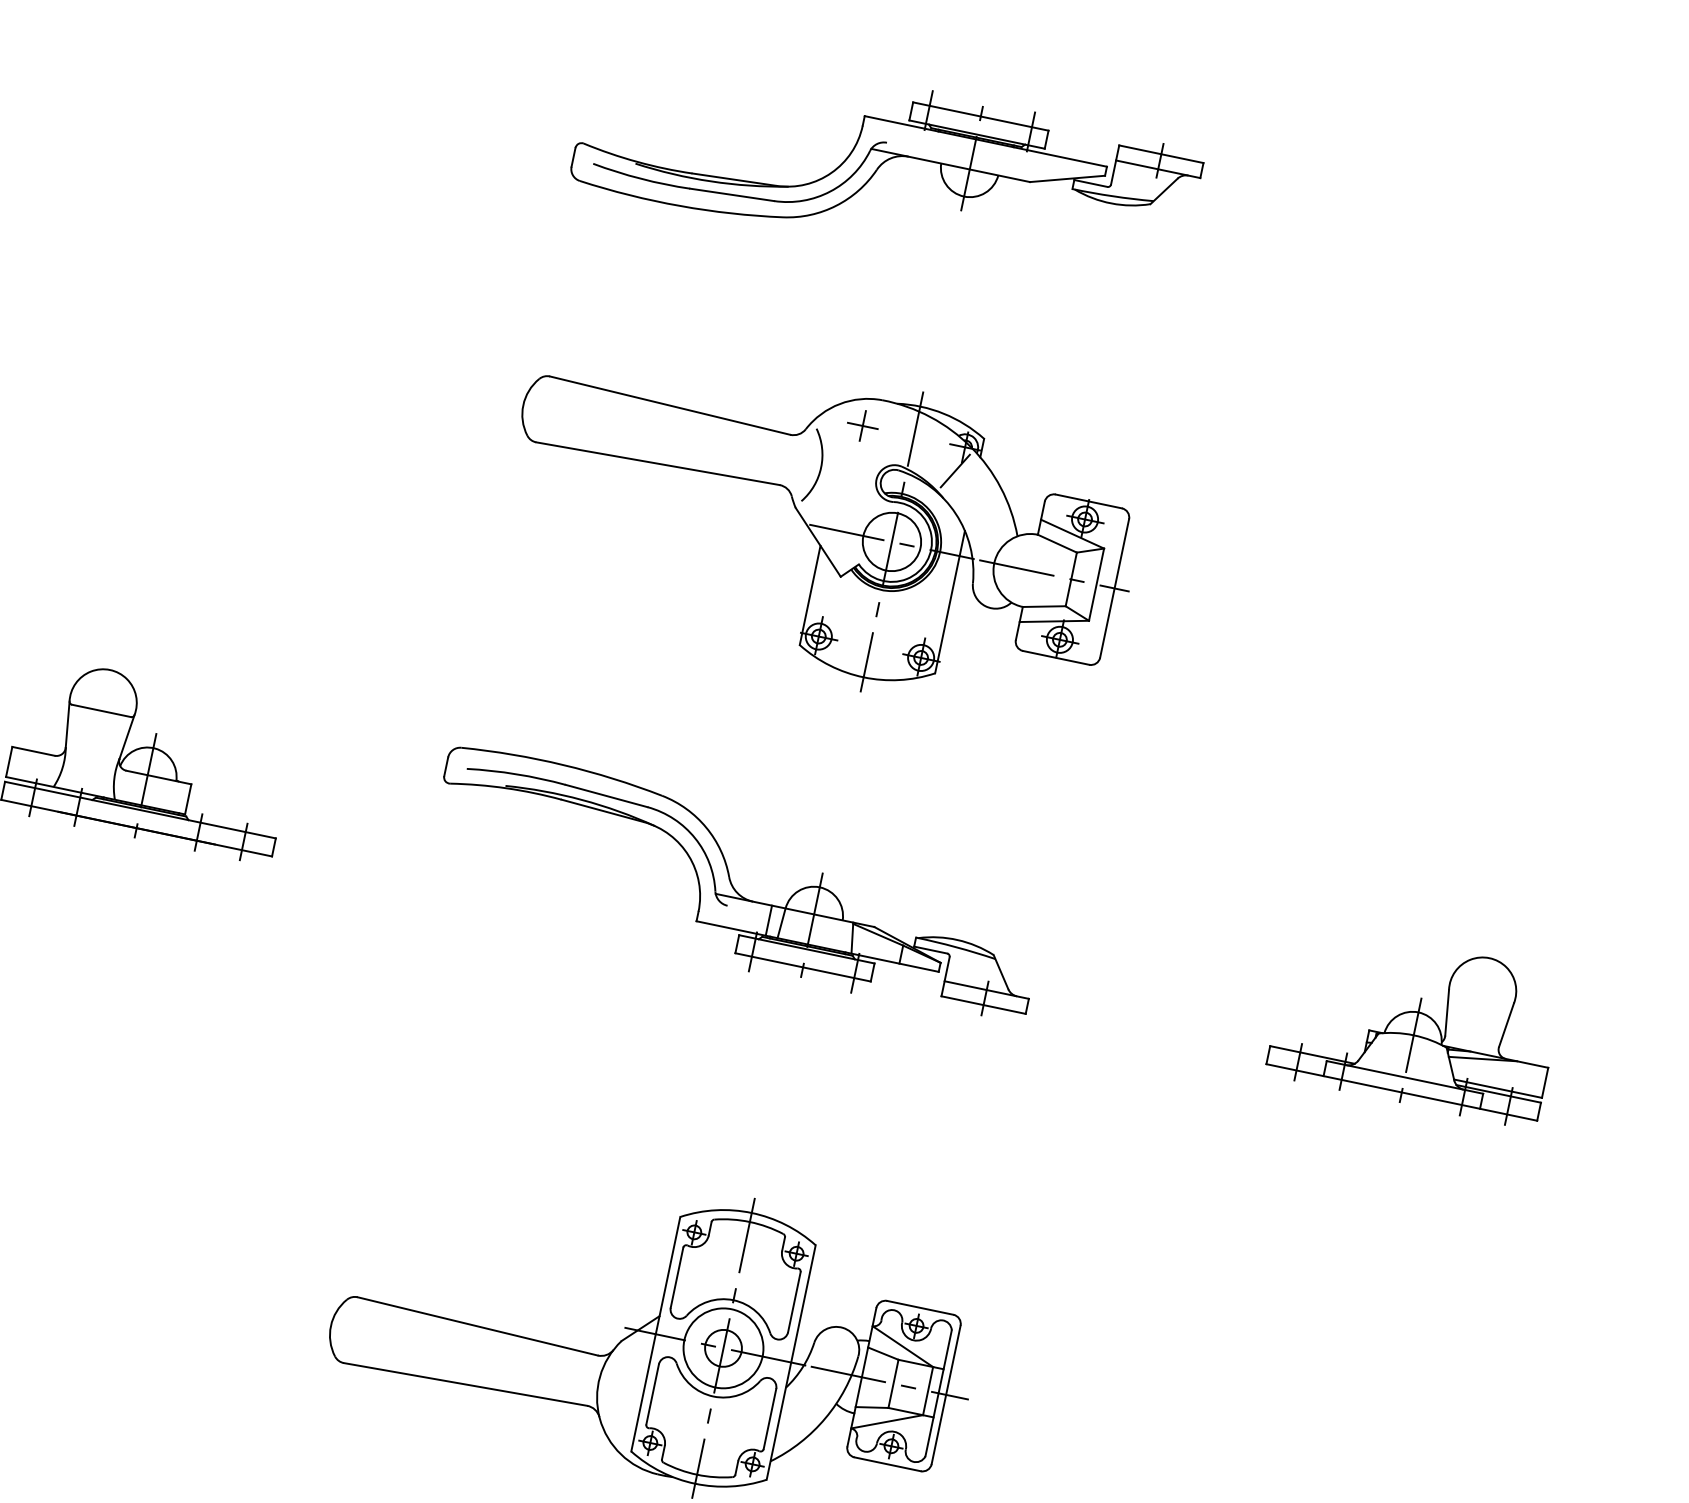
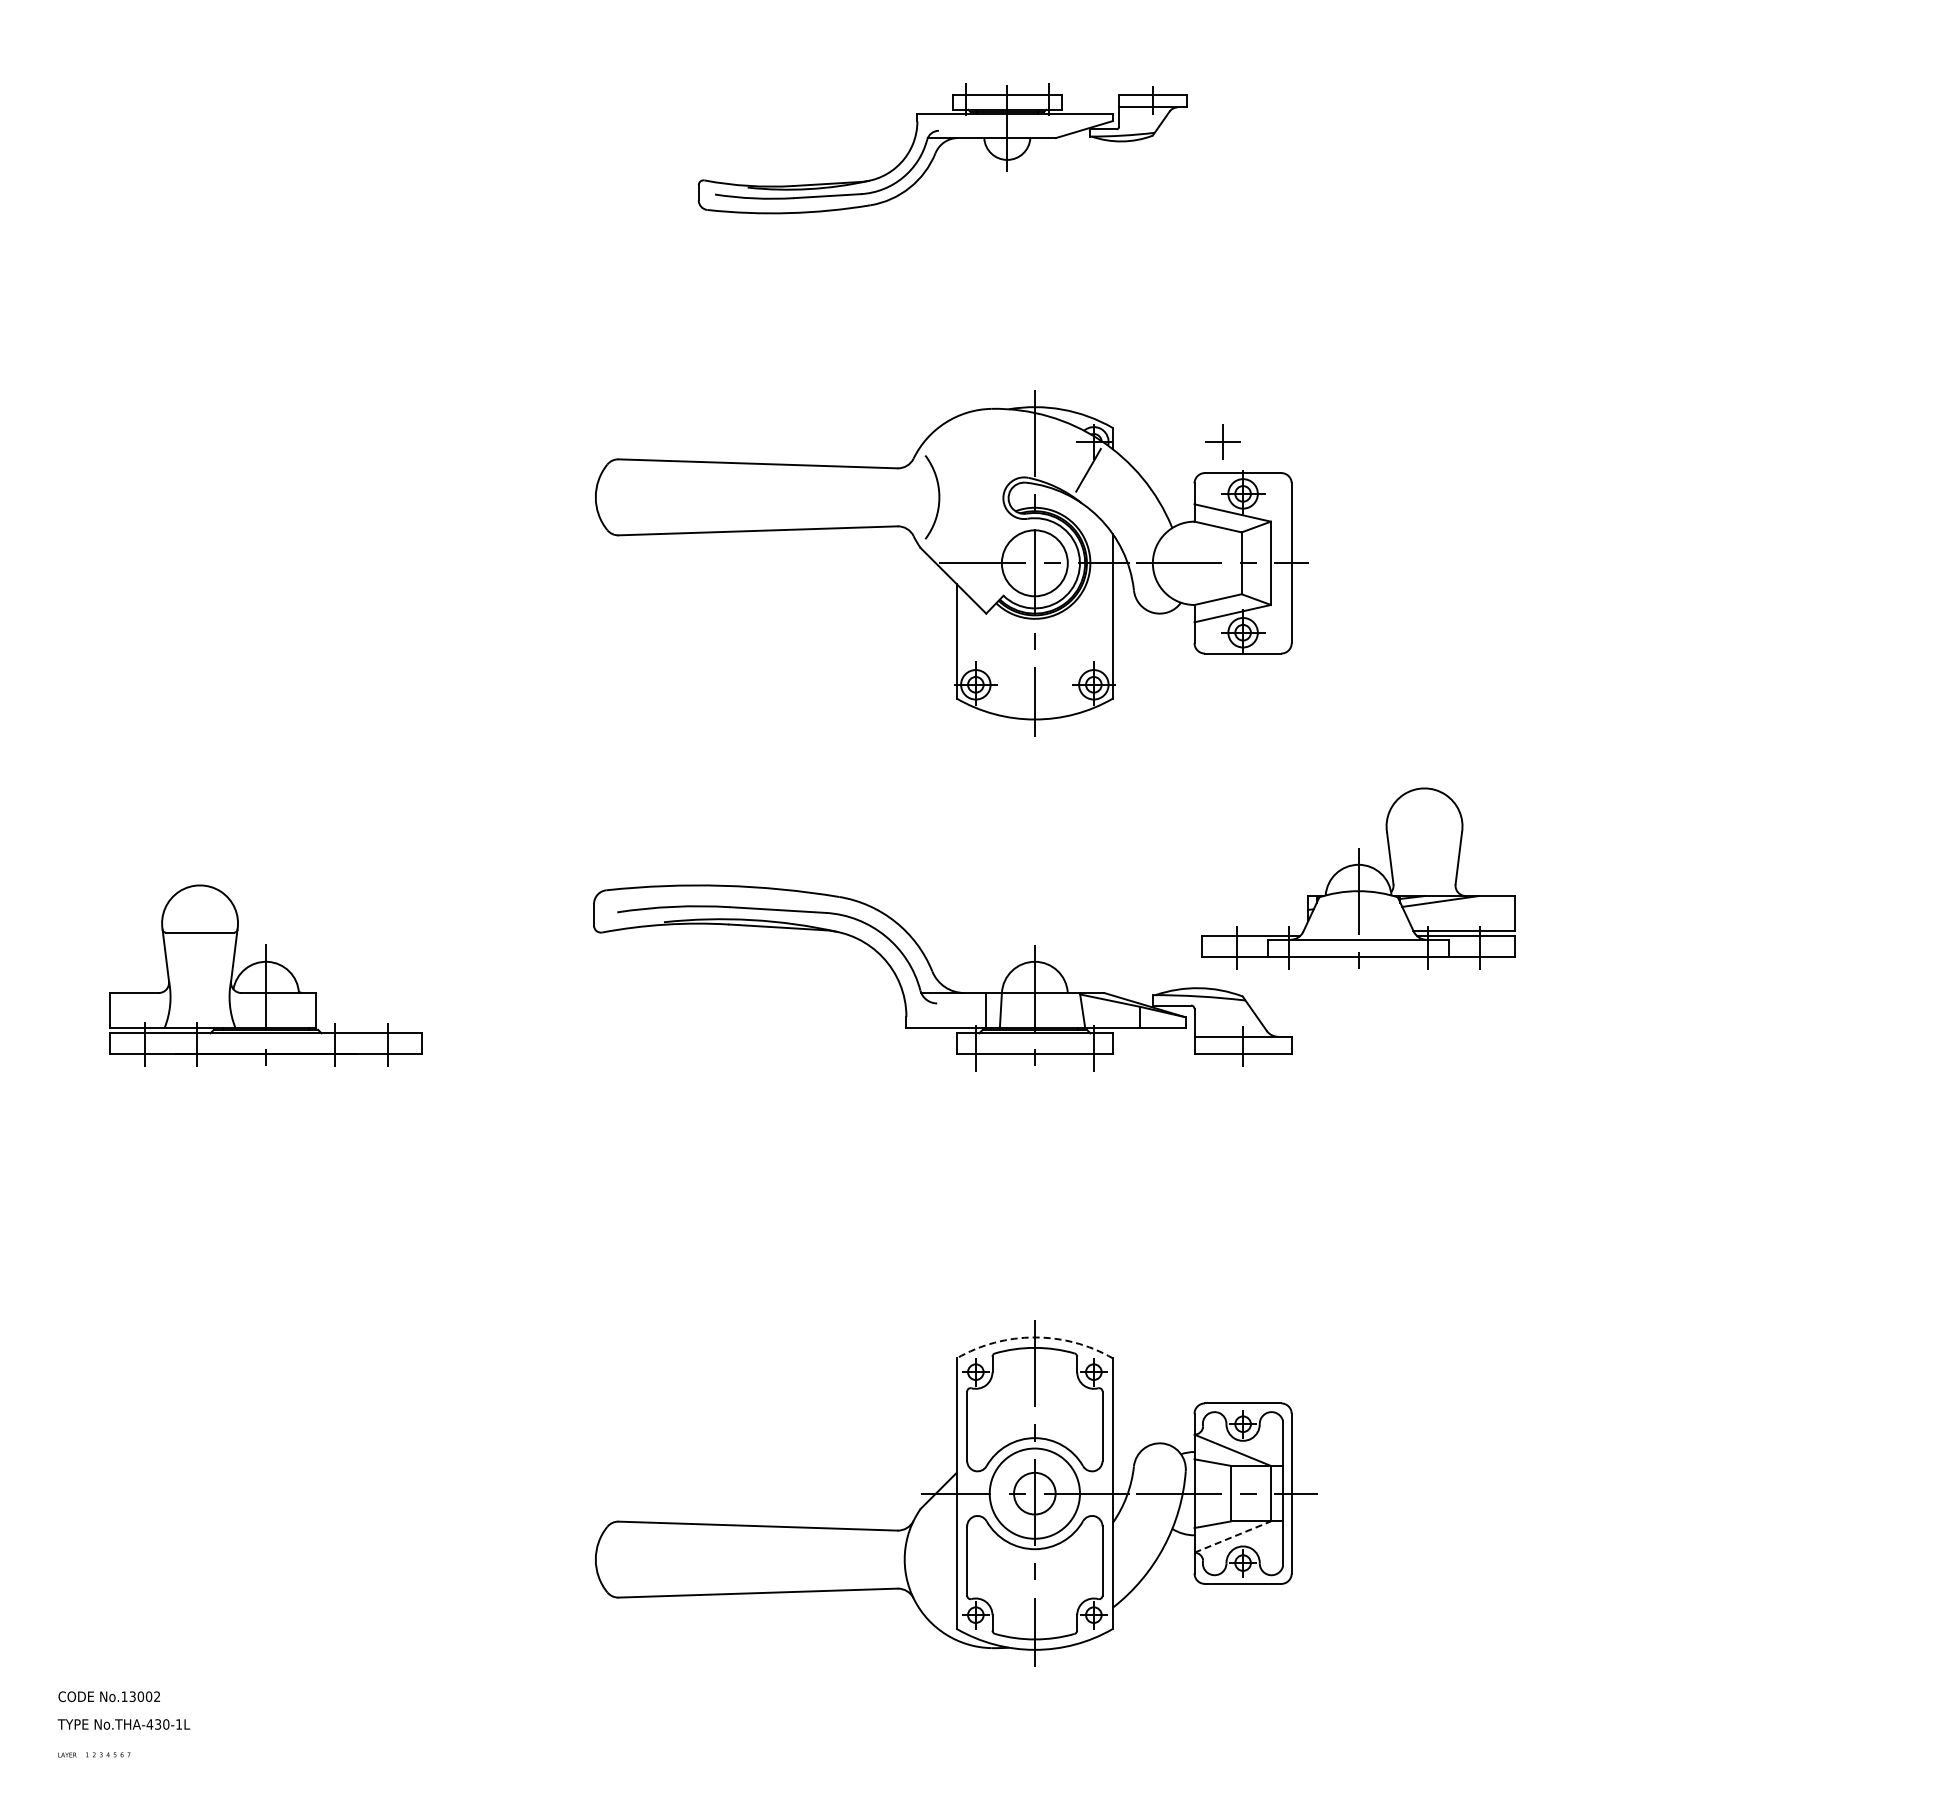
part: (887, 165) -> (942, 148), size x0.7
part: (862, 425) -> (1222, 441), moved
part: (1415, 1024) -> (1358, 878), moved
arc: (751, 1212) -> (1034, 1337), solid -> dashed
line: (887, 1421) -> (1233, 1536), solid -> dashed

